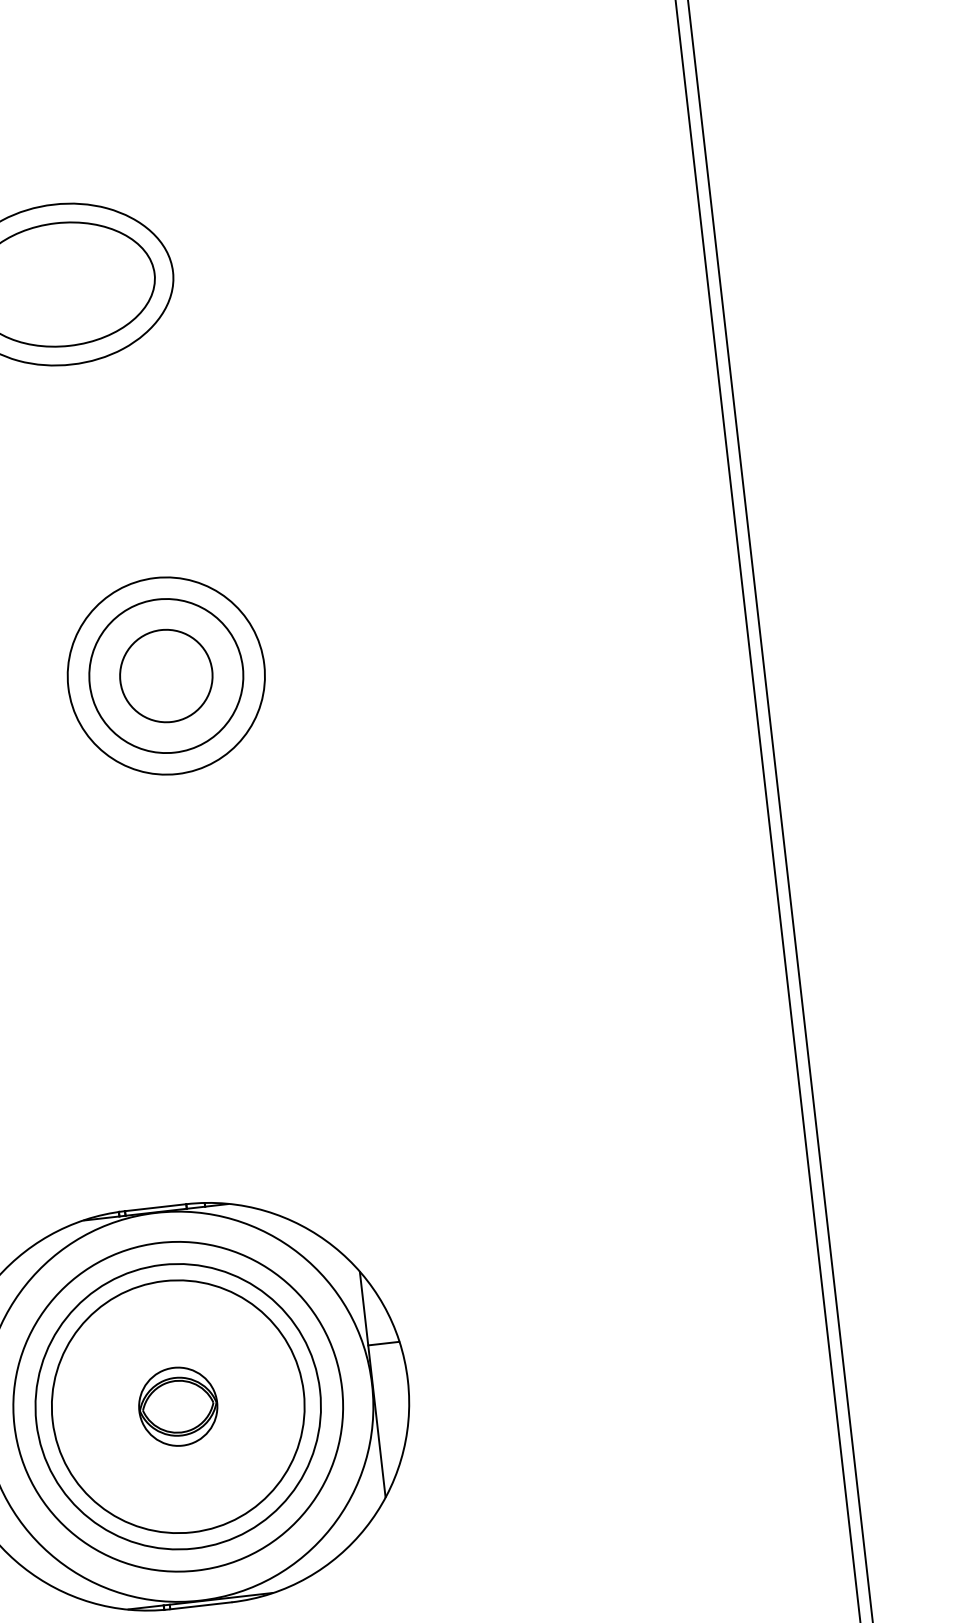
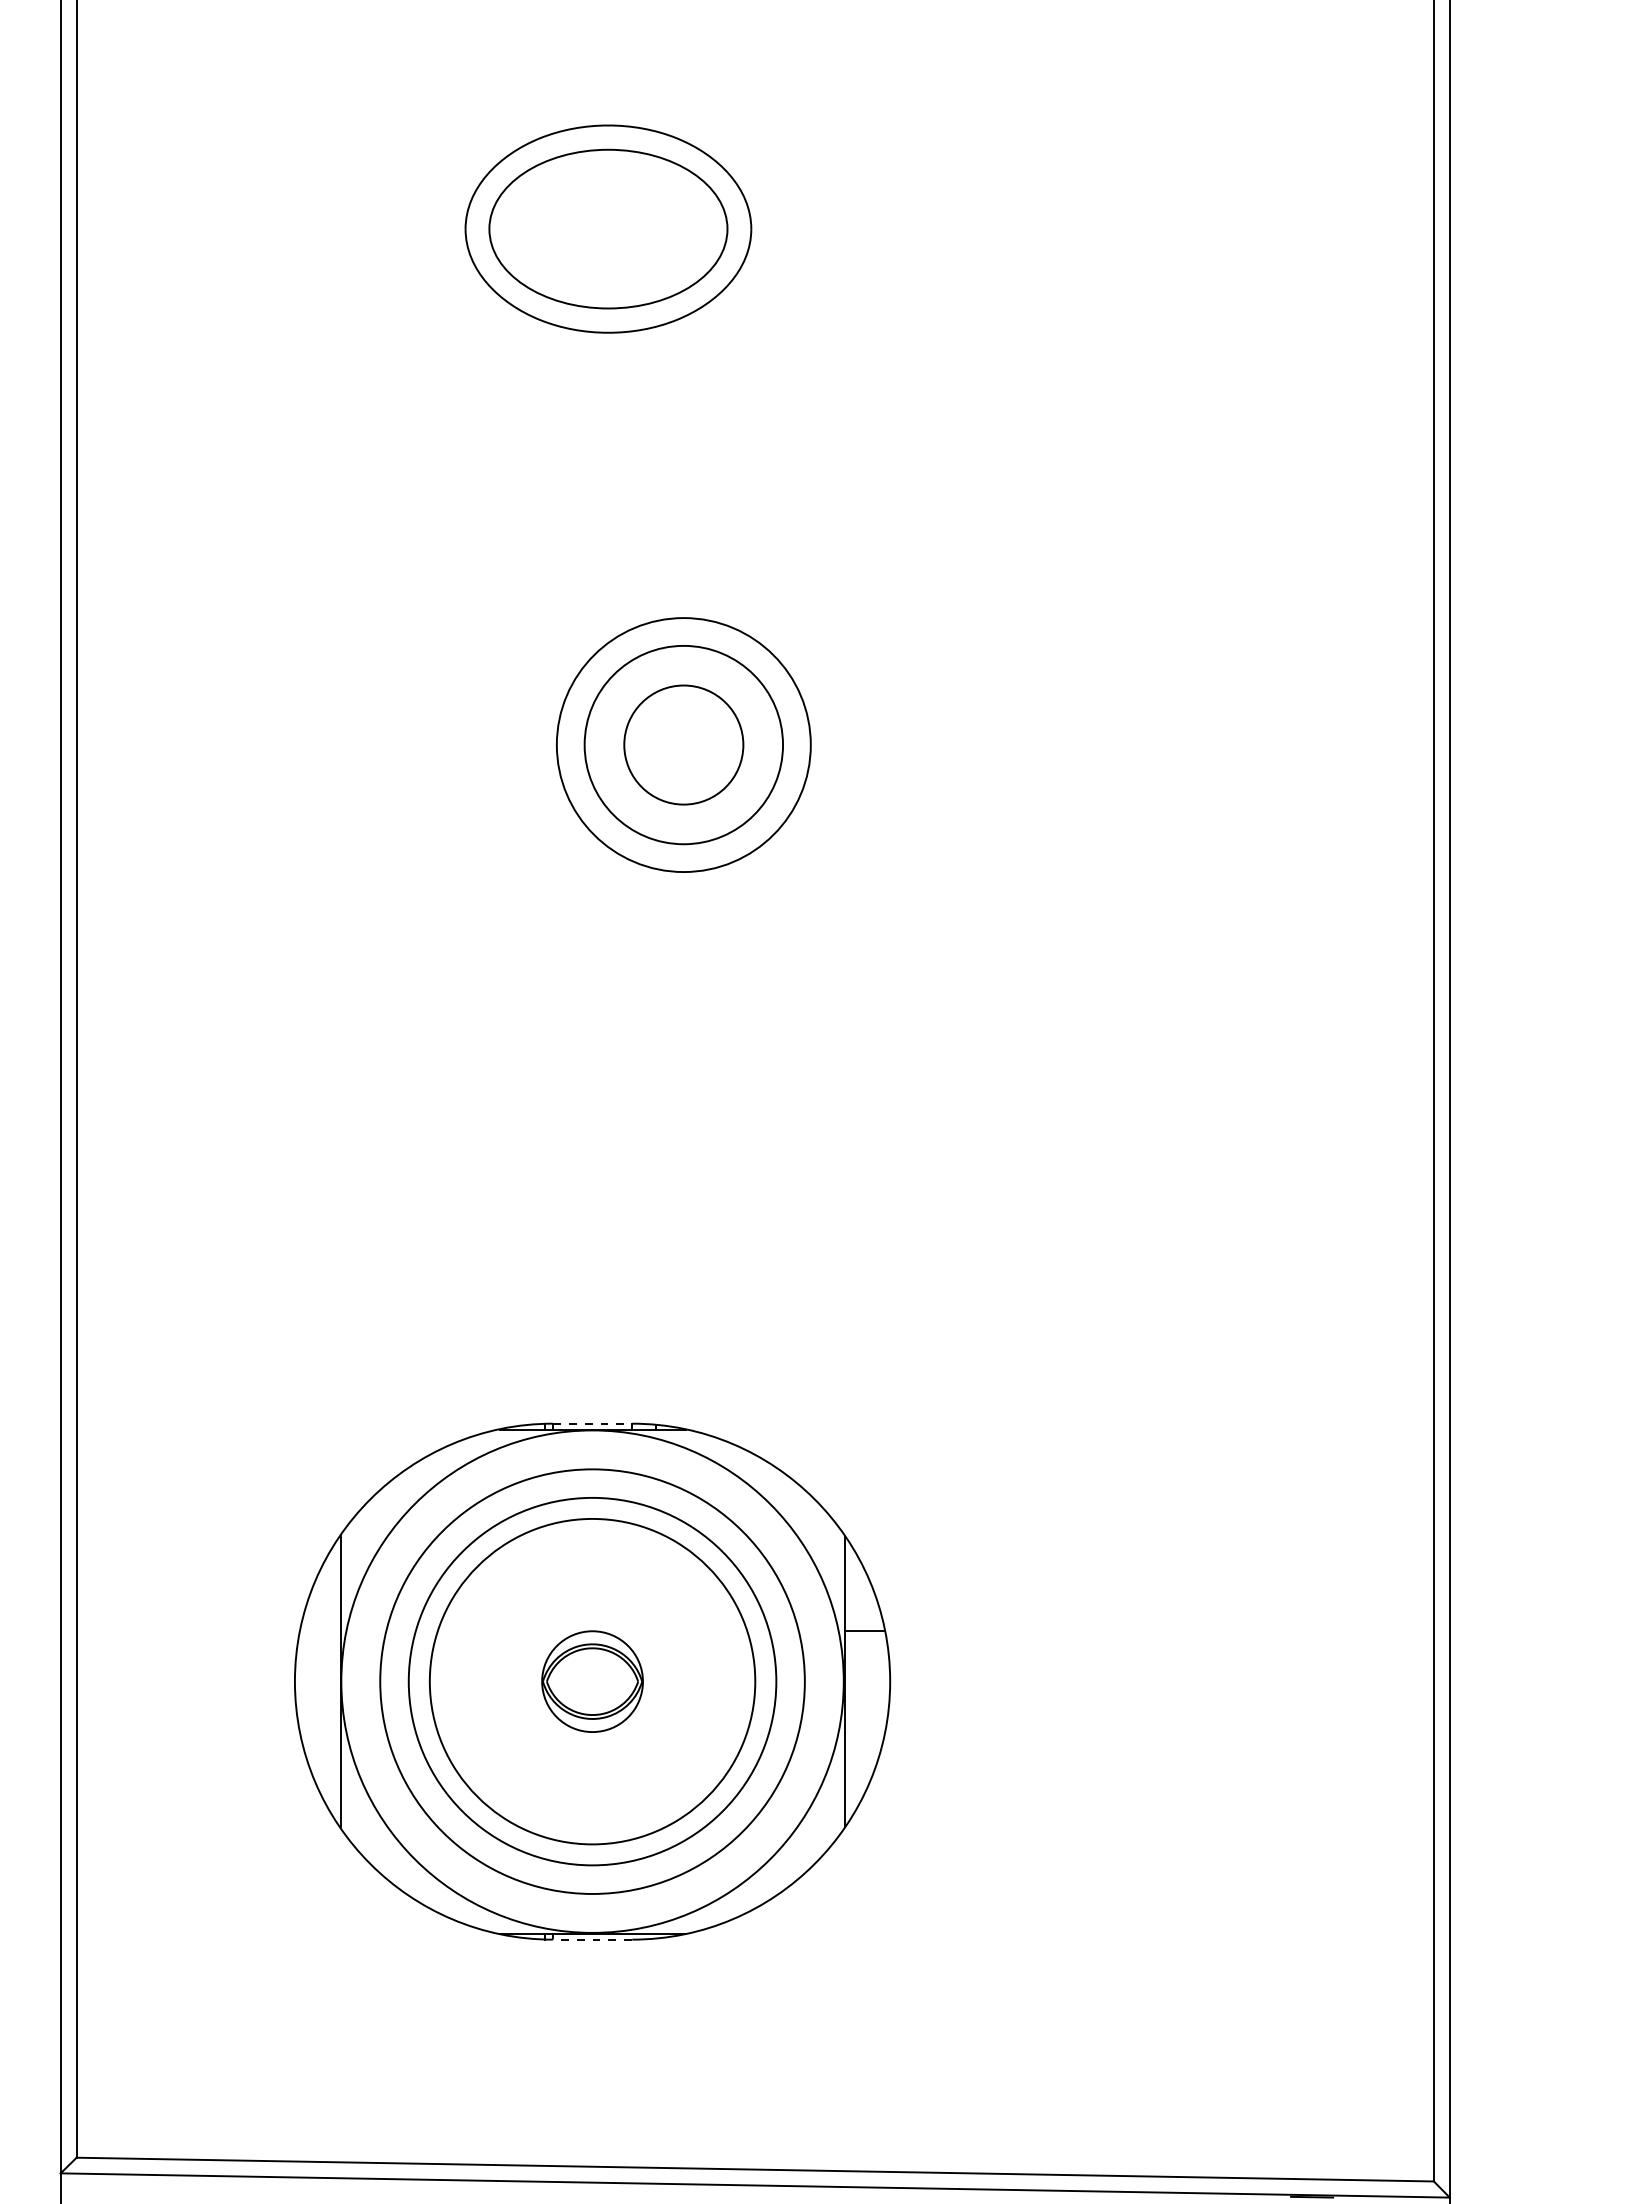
line: (155, 1207) -> (592, 1423), solid -> dashed
line: (200, 1605) -> (592, 1939), solid -> dashed

